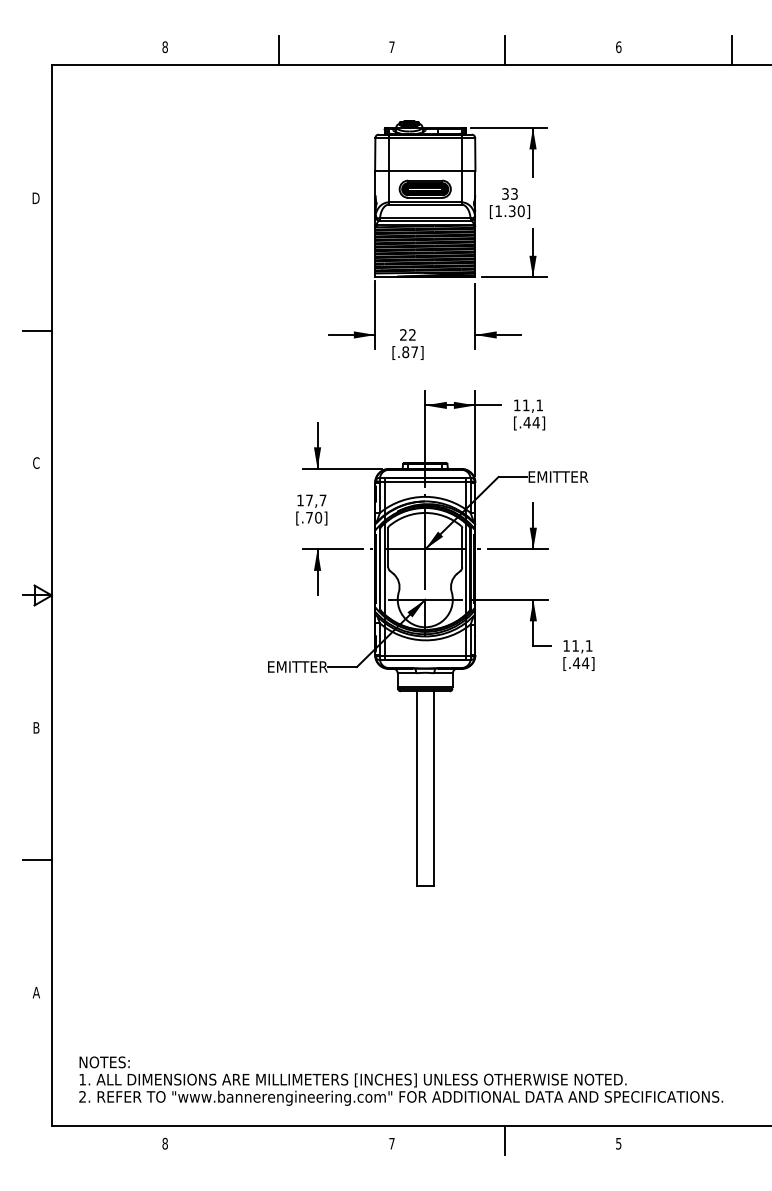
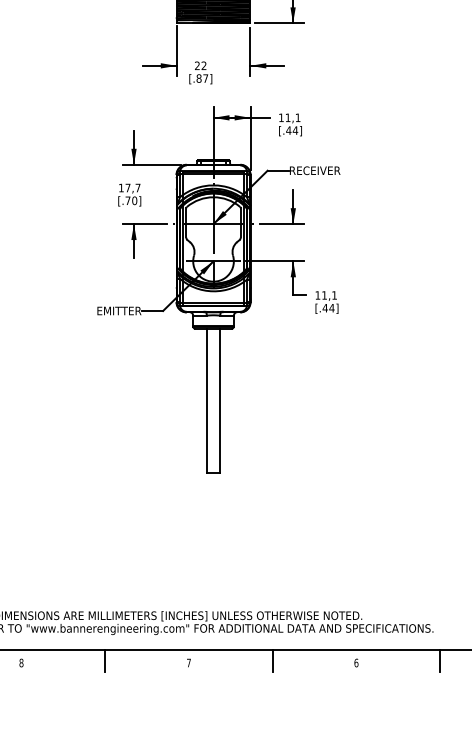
text: (563, 476) -> (315, 170), EMITTER -> RECEIVER
line: (278, 1140) -> (105, 660), added
line: (732, 1140) -> (440, 660), added
text: (618, 1143) -> (356, 662), 5 -> 6

